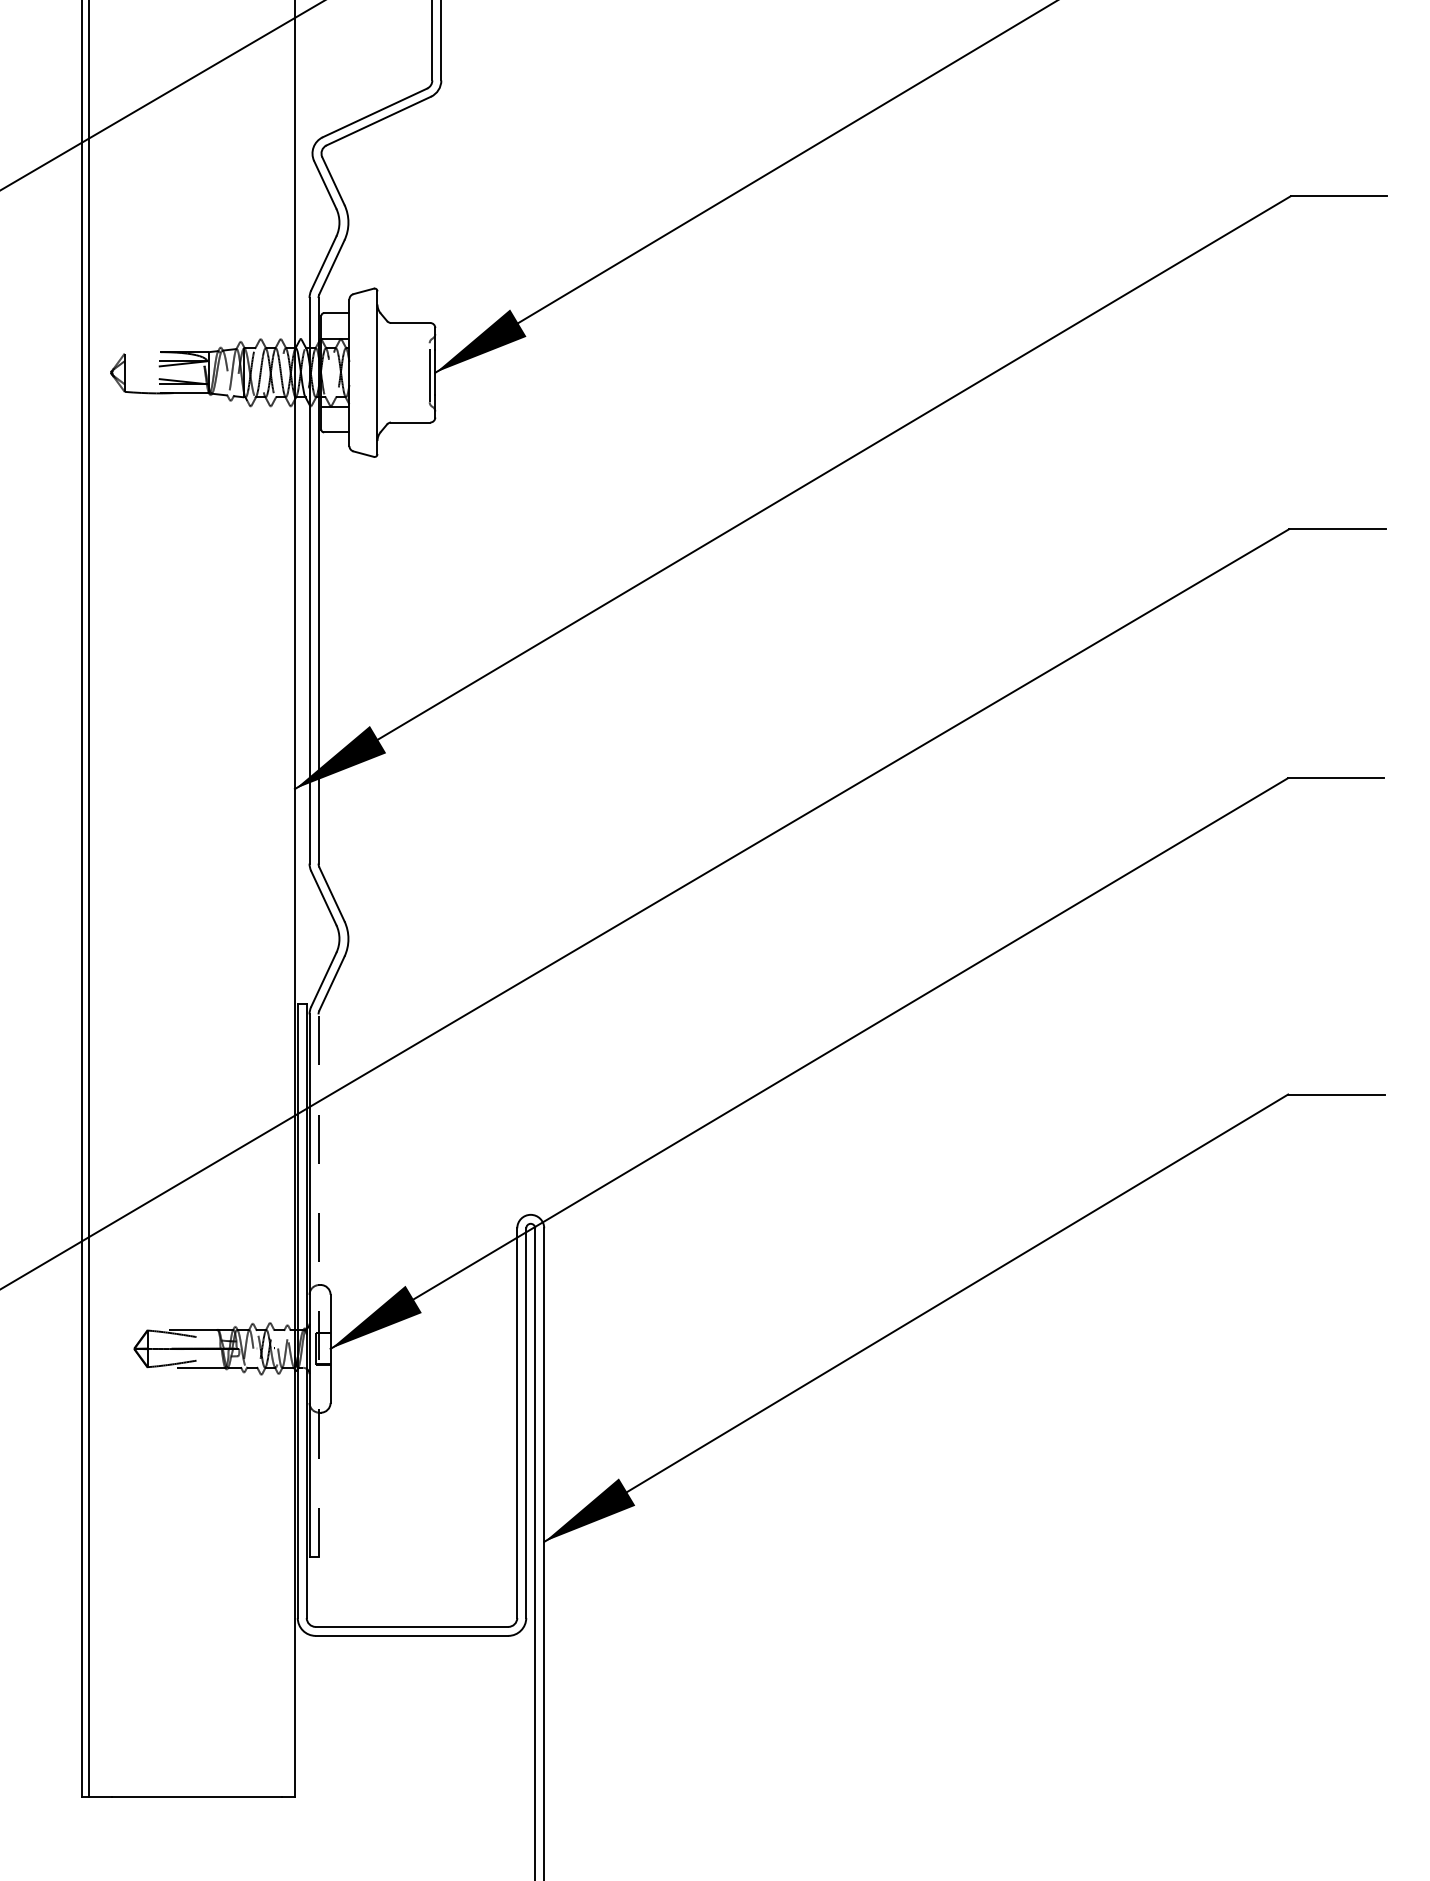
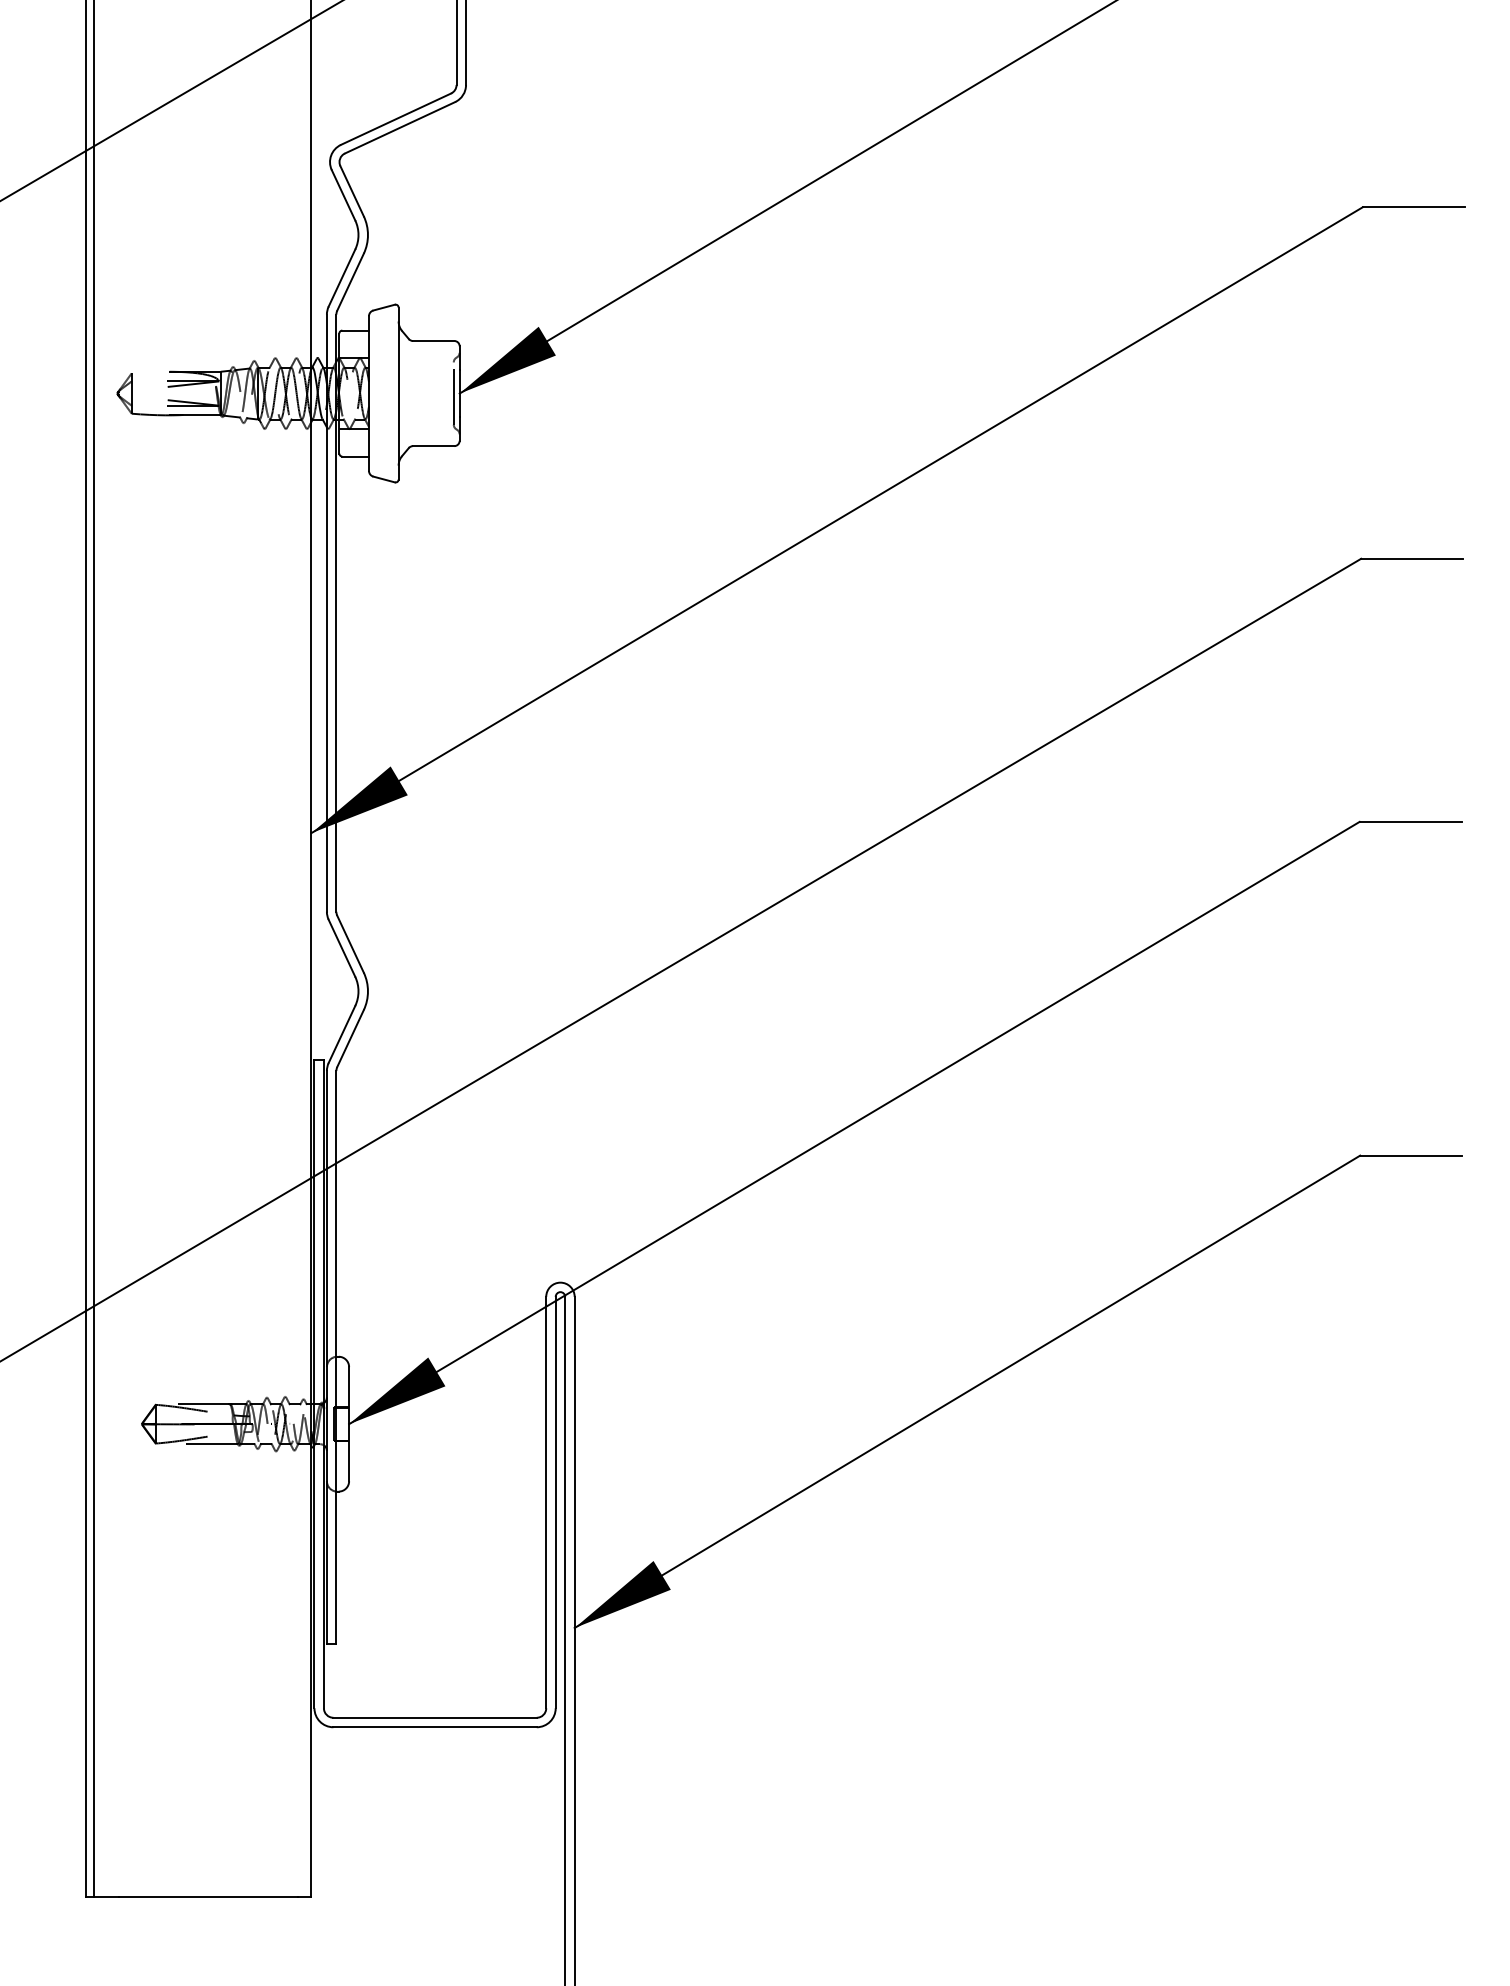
line: (318, 1284) -> (336, 1356), dashed -> solid

